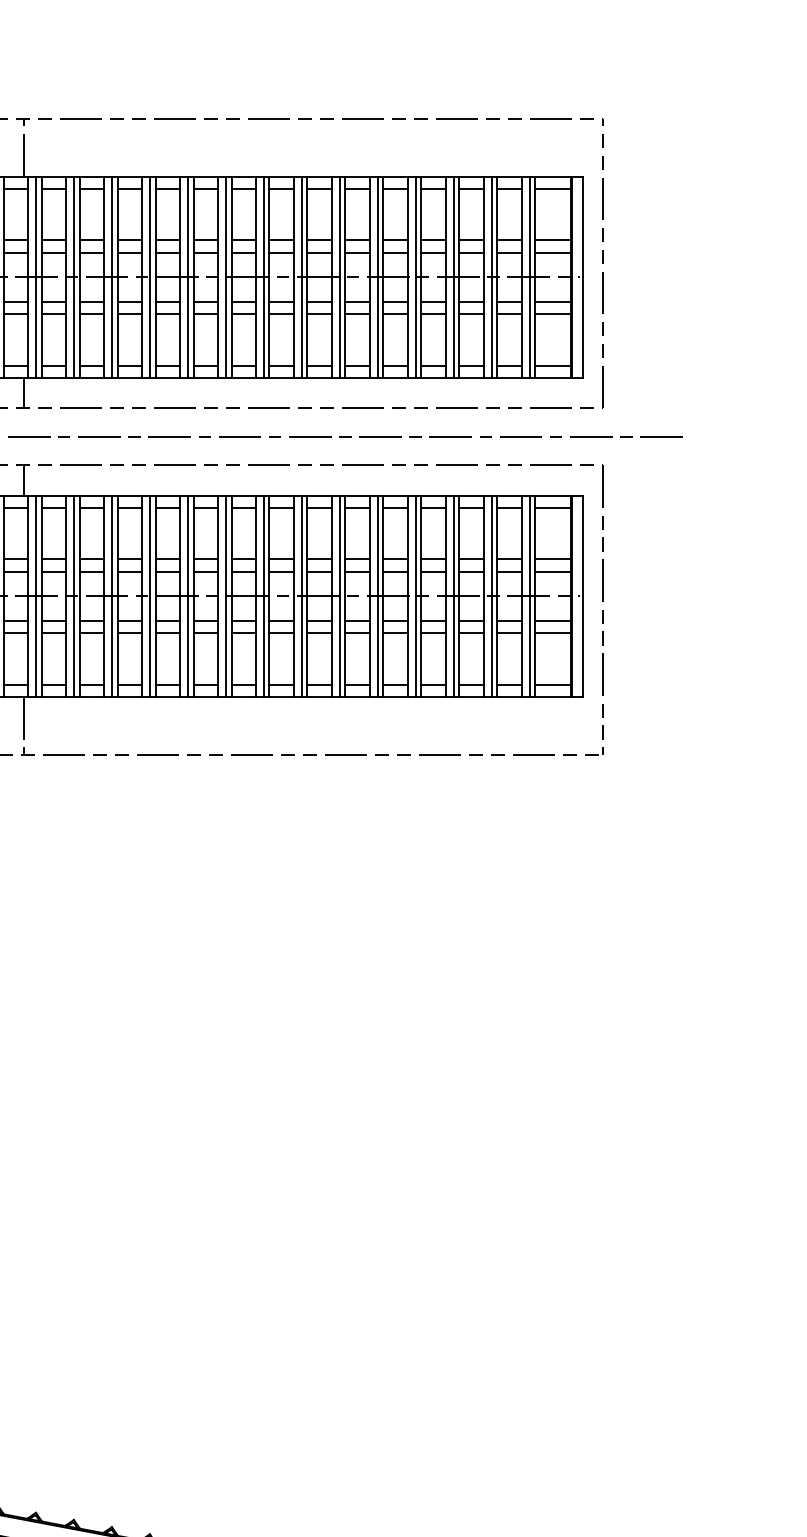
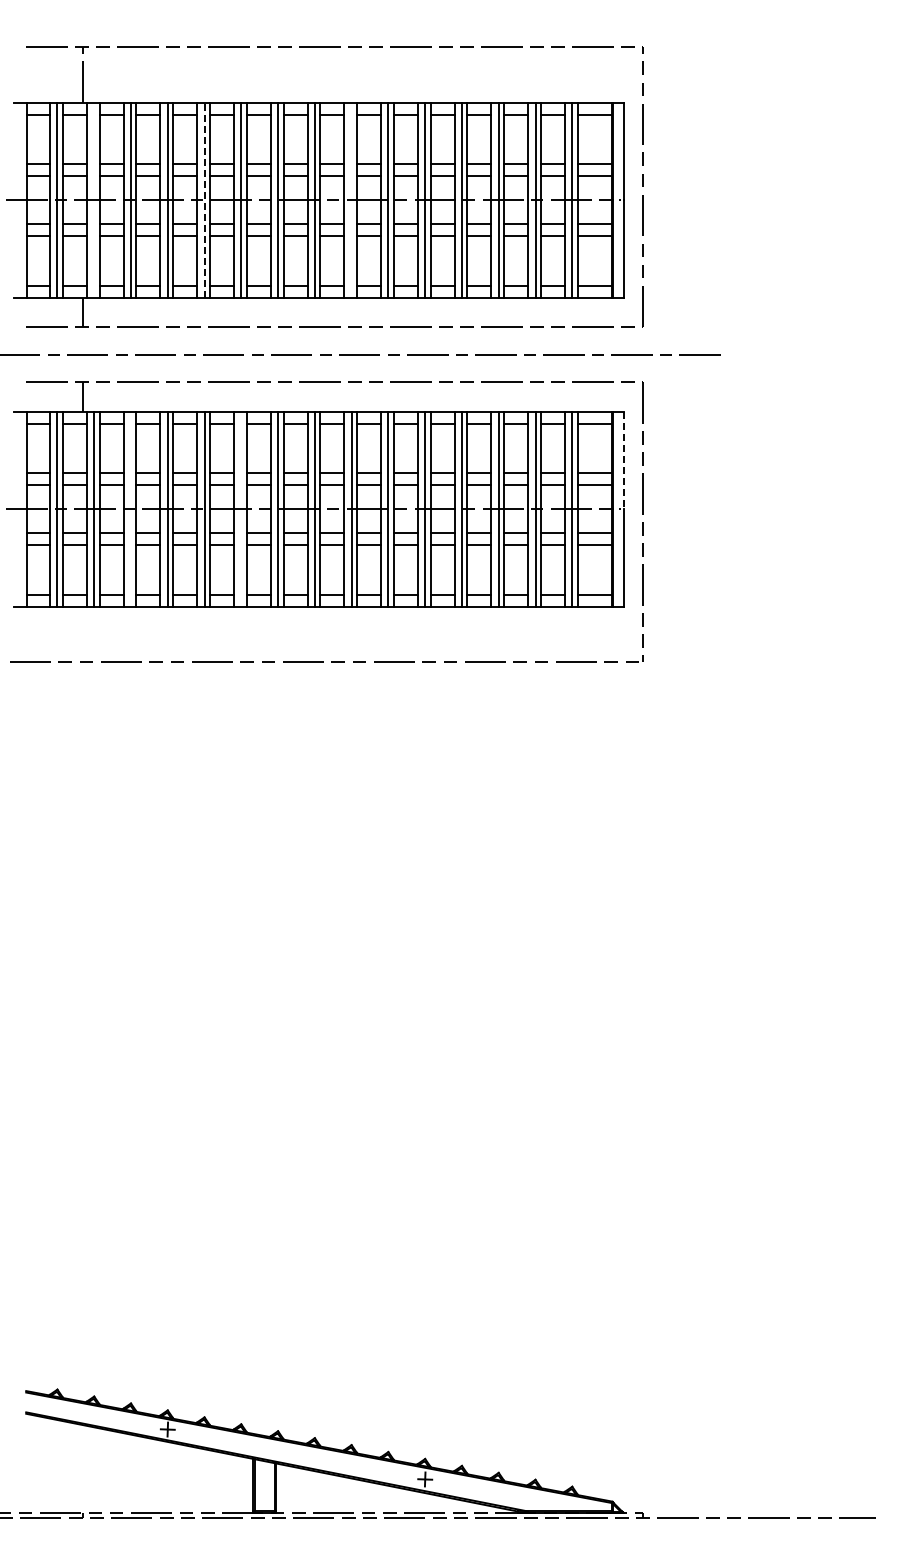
line: (36, 276) -> (94, 199), removed
line: (149, 276) -> (204, 199), solid -> dashed
line: (301, 276) -> (351, 199), removed
line: (582, 546) -> (623, 460), solid -> dashed
line: (74, 595) -> (131, 508), removed
line: (188, 595) -> (241, 508), removed
line: (23, 725) -> (82, 634), removed

